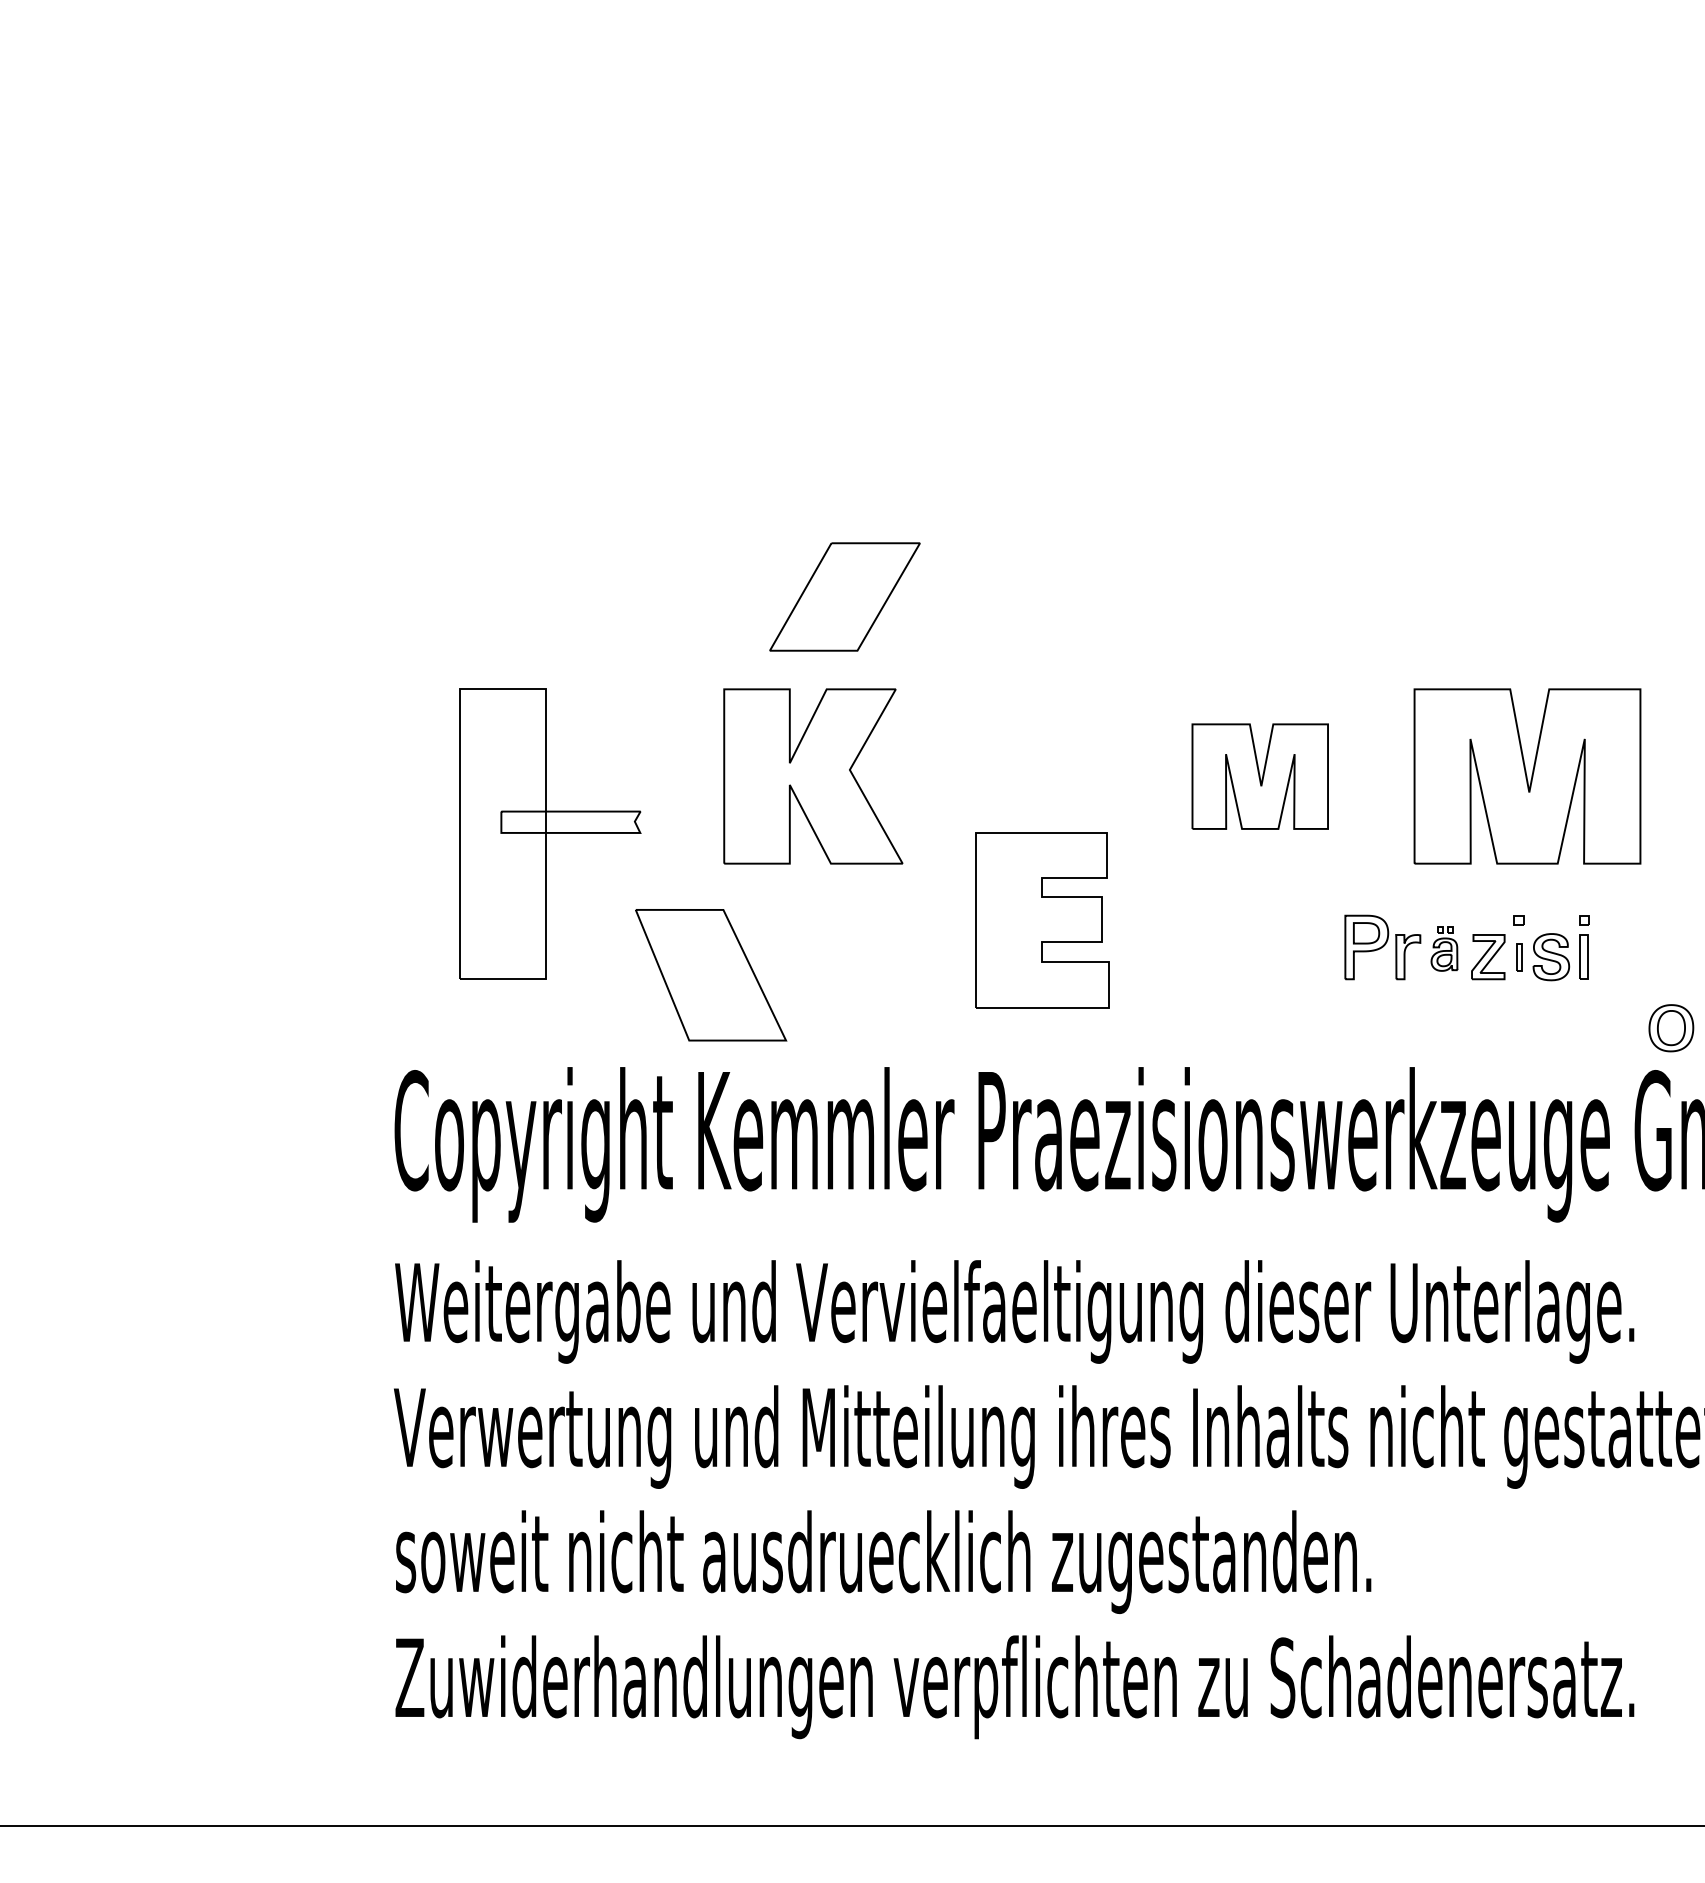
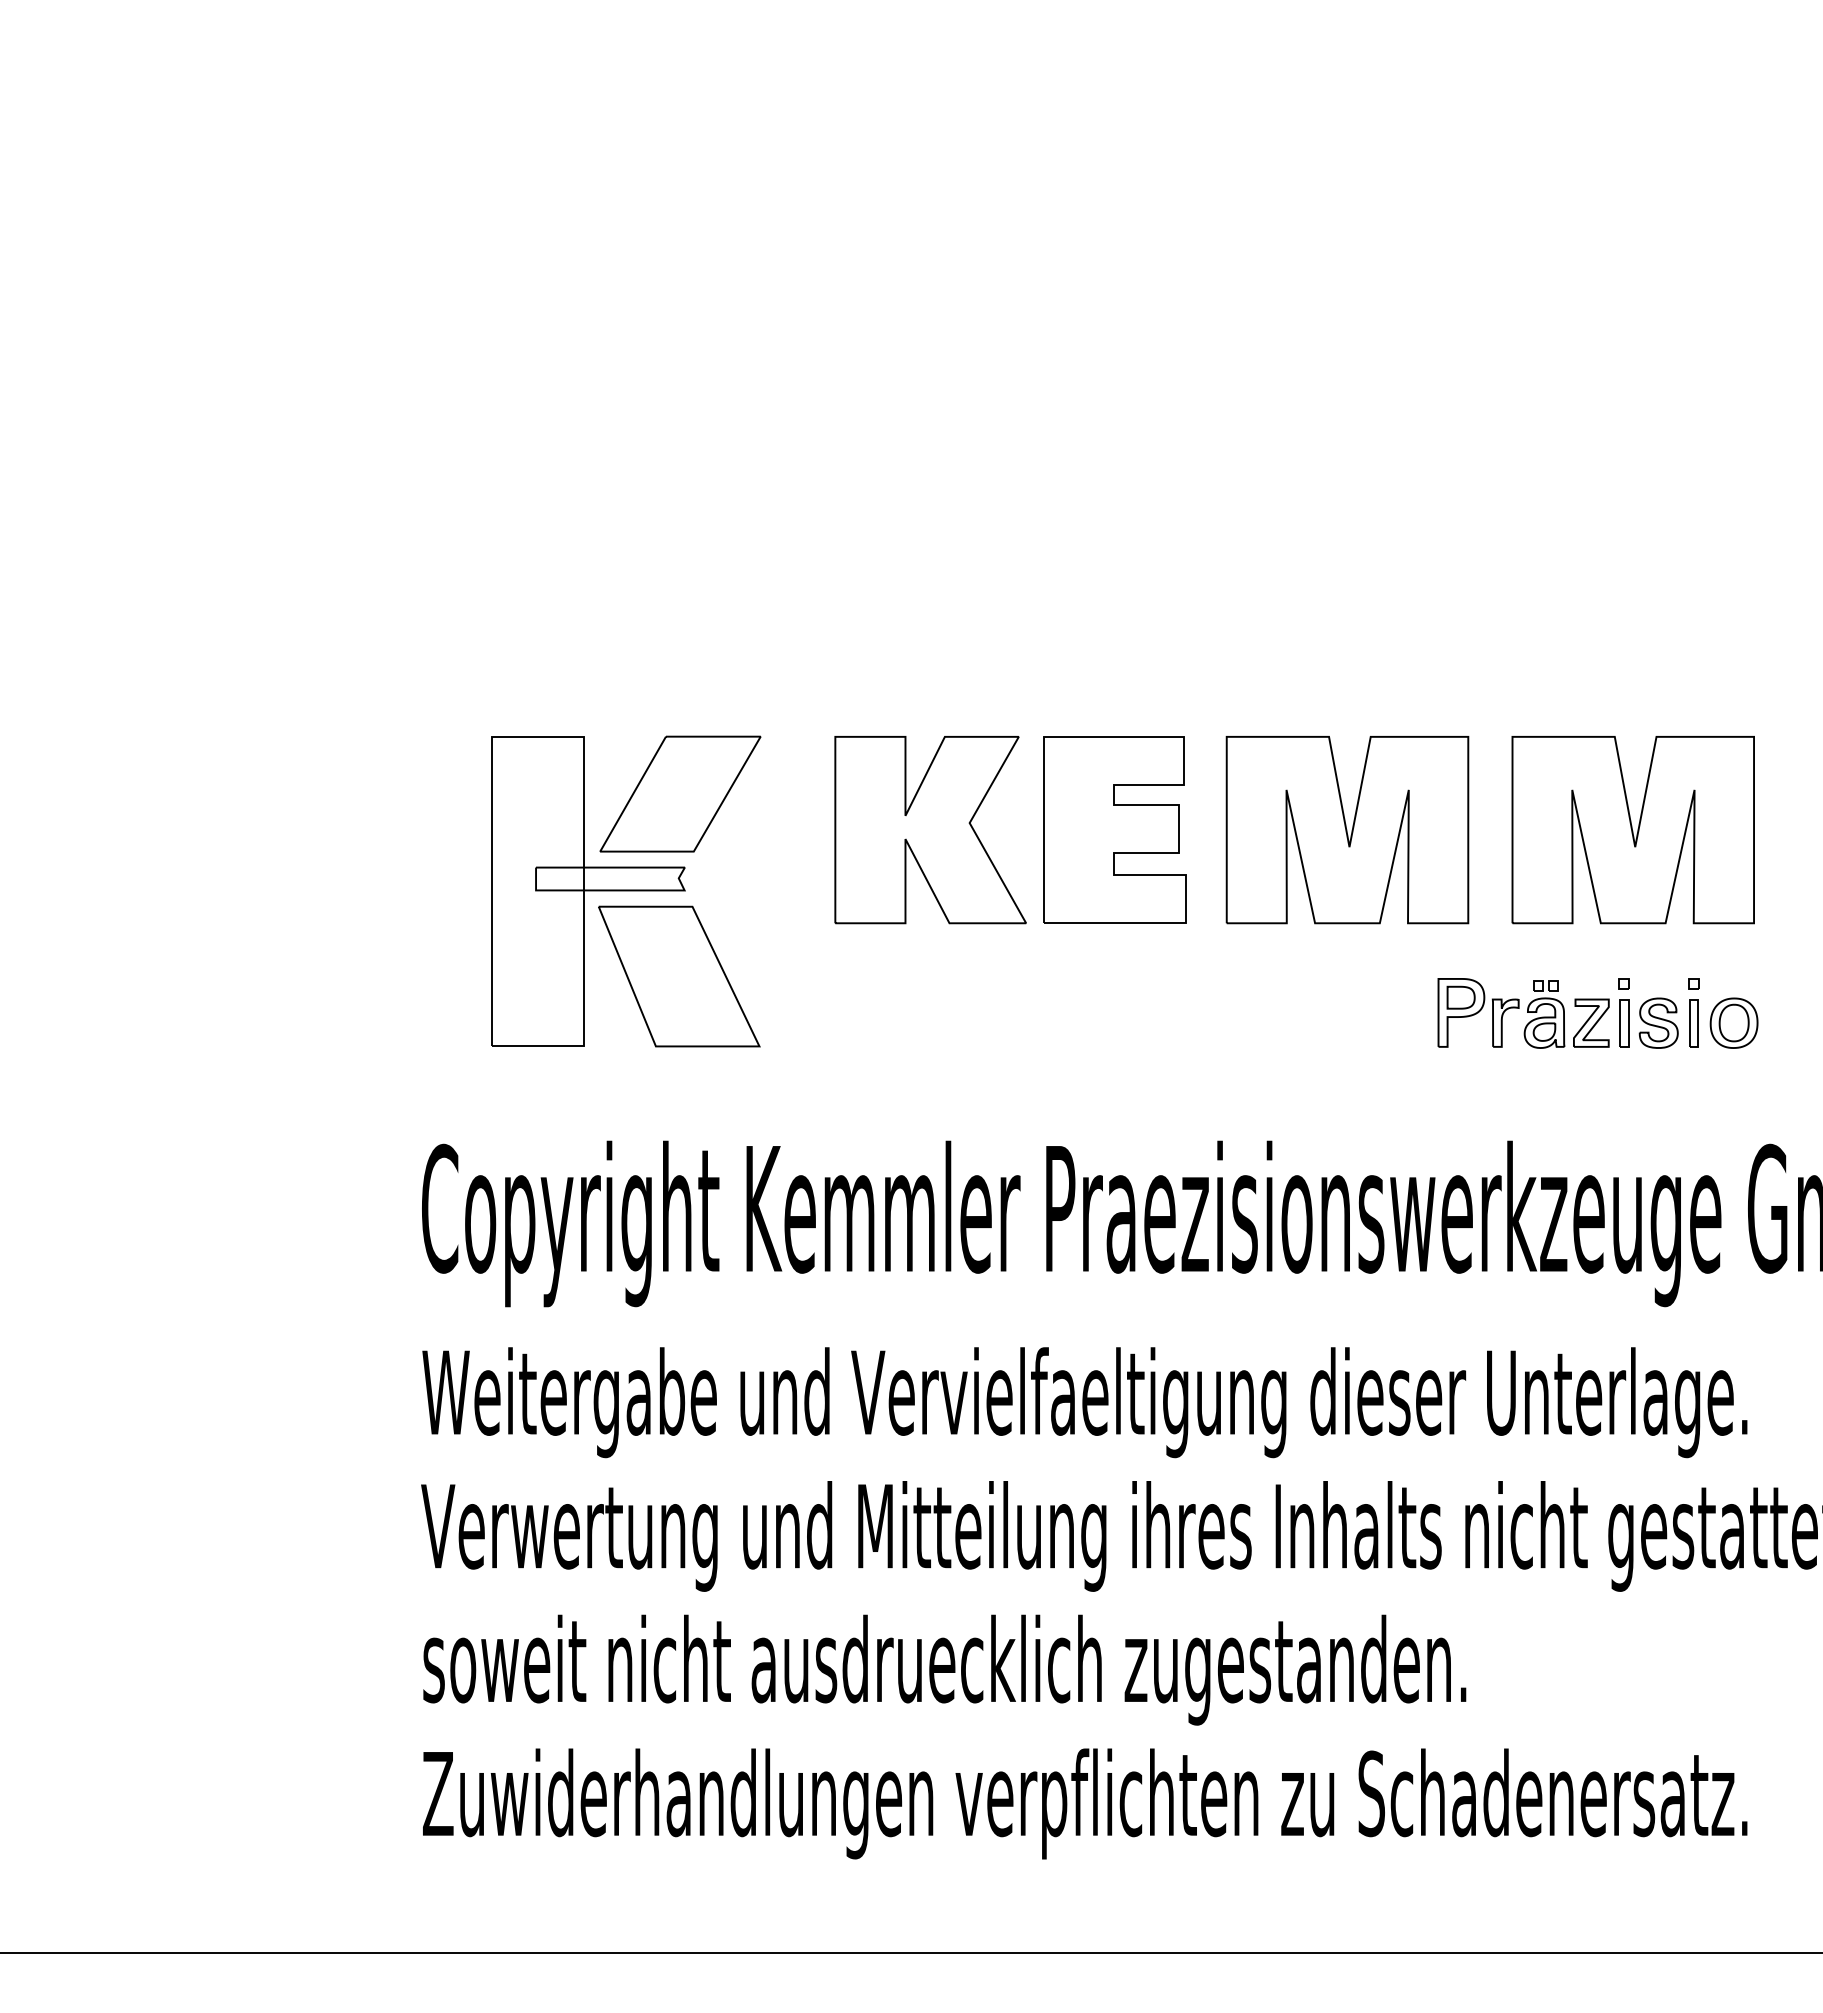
part: (845, 596) -> (680, 793), moved
part: (813, 776) -> (930, 830), moved
part: (1260, 776) -> (1347, 830), size x1.67
part: (1042, 919) -> (1114, 829), moved
part: (1444, 948) -> (1544, 1014), size x1.43
part: (1519, 957) -> (1624, 1023), size x1.67
part: (711, 975) -> (679, 976), moved
part: (1670, 1027) -> (1733, 1022), moved

